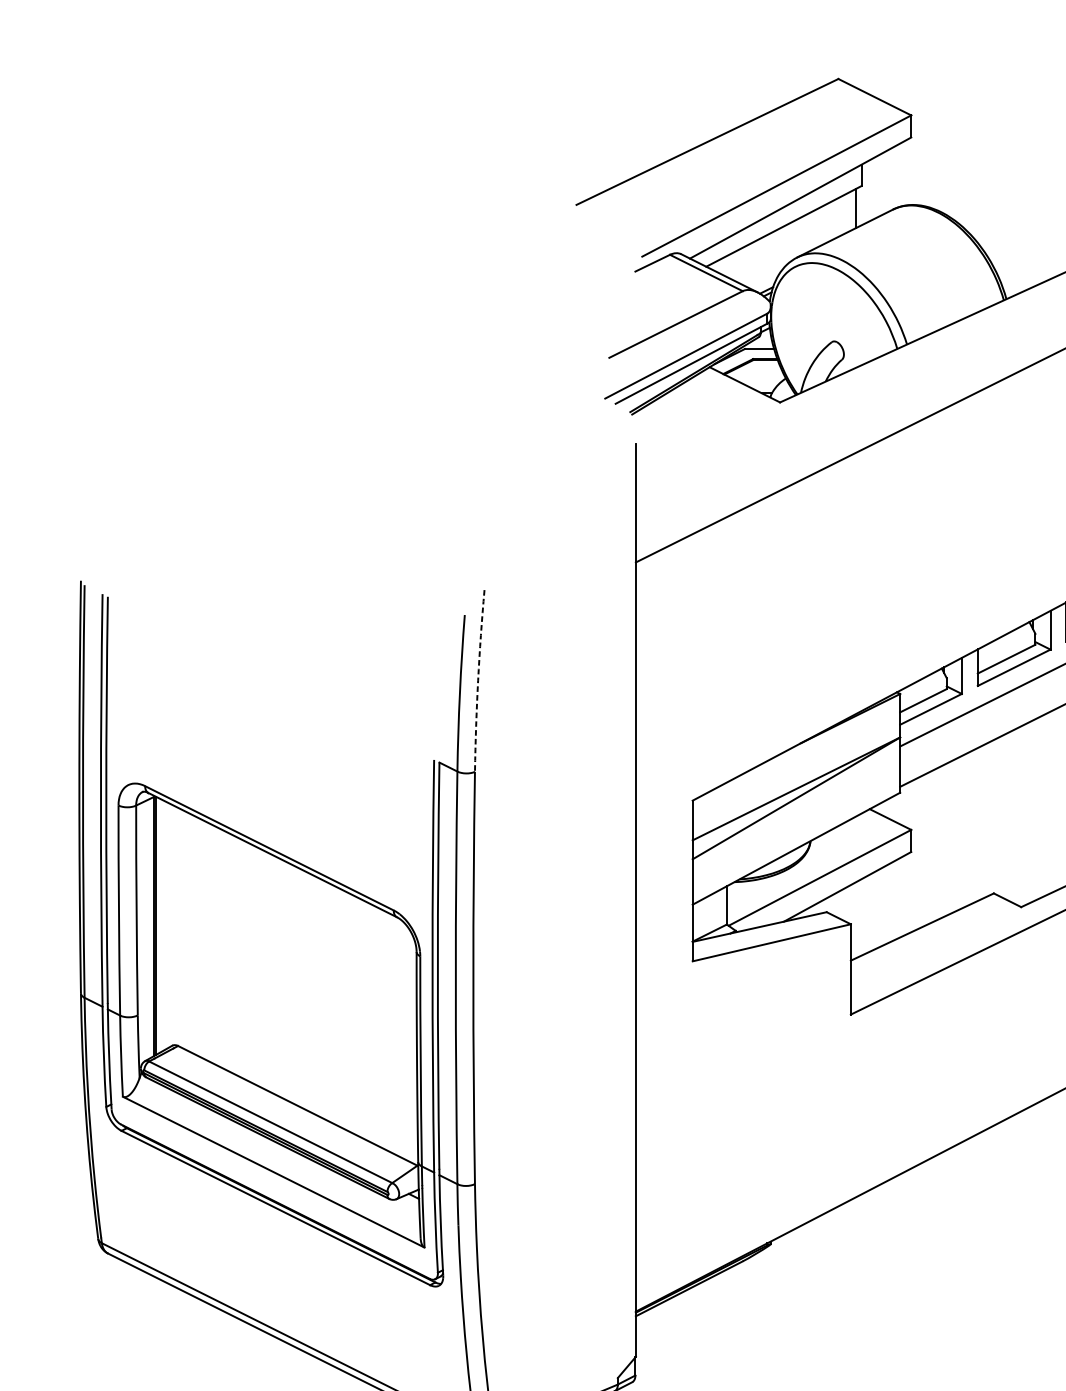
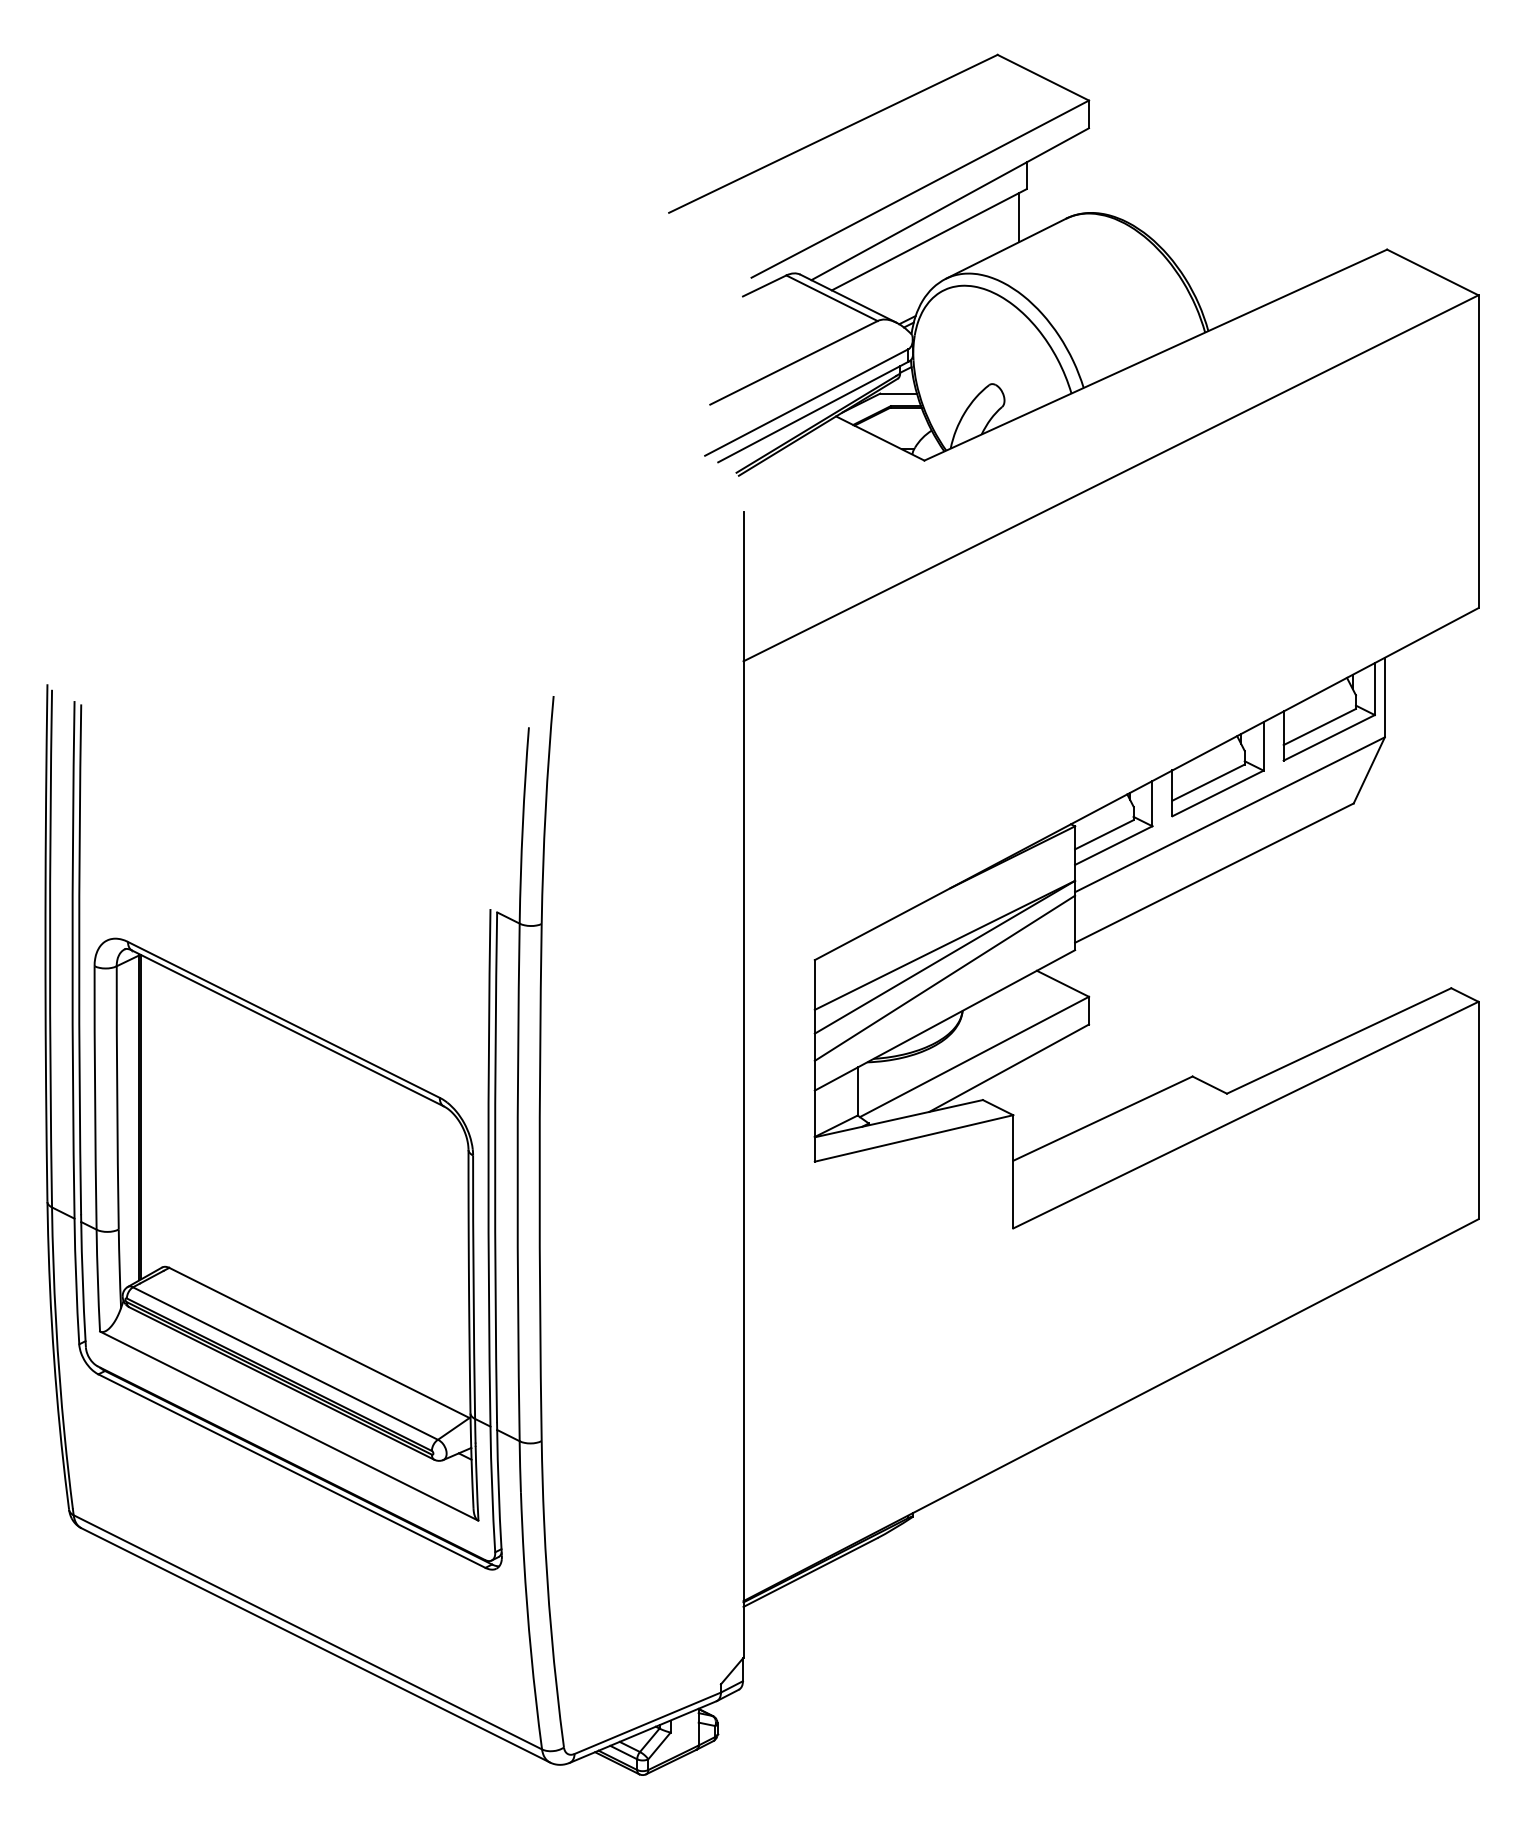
arc: (478, 680) -> (545, 809), dashed -> solid
line: (796, 814) -> (944, 977), added

